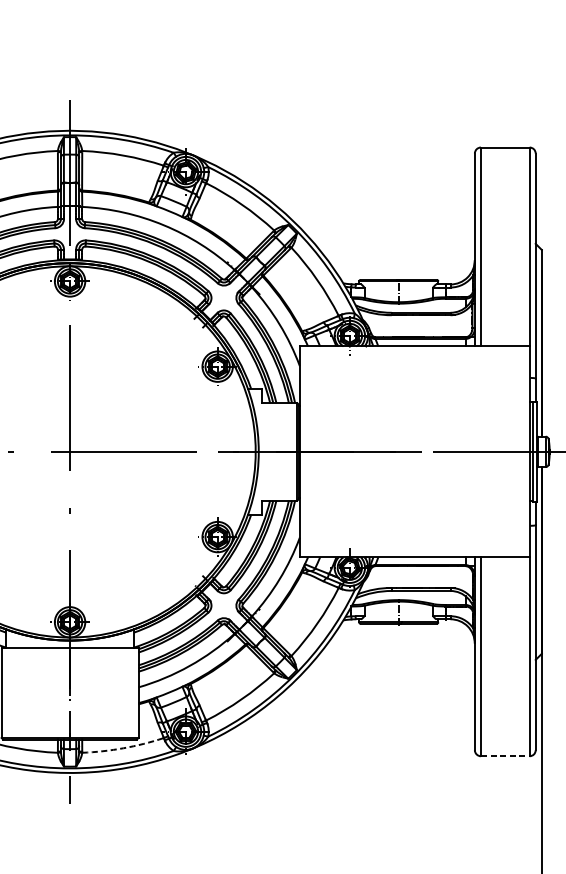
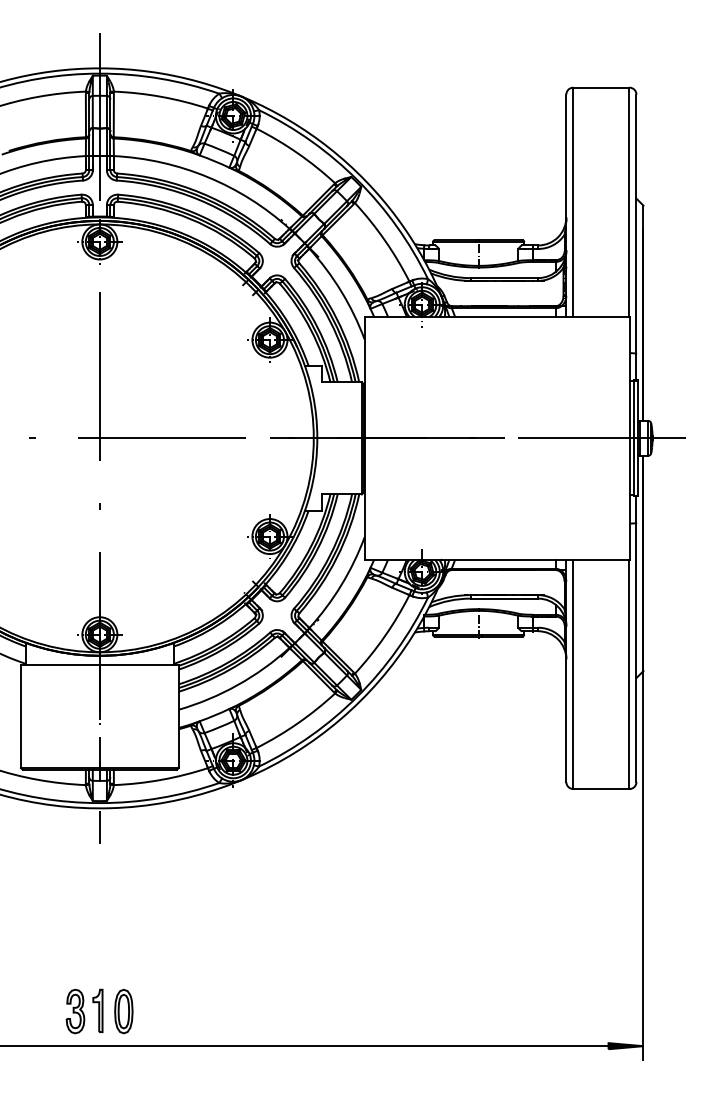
arc: (123, 747) -> (161, 779), dashed -> solid
line: (505, 756) -> (601, 789), dashed -> solid

